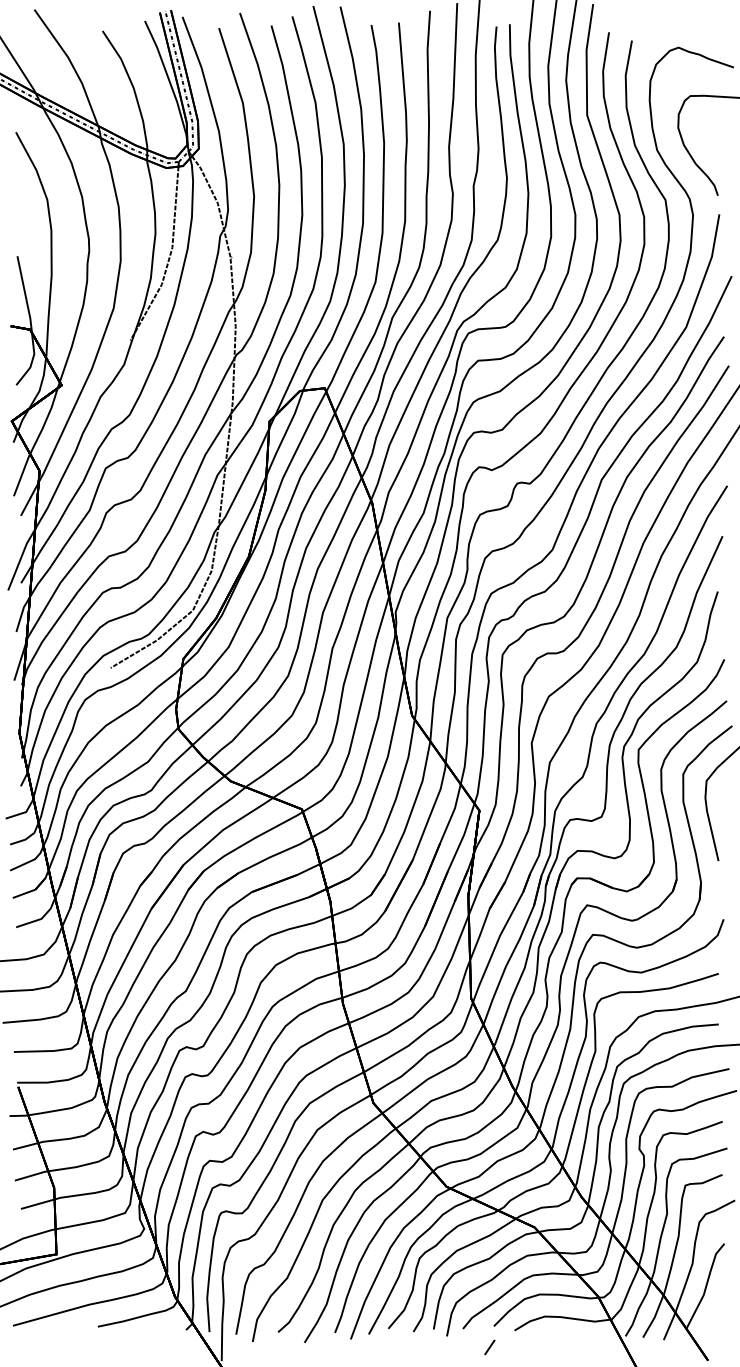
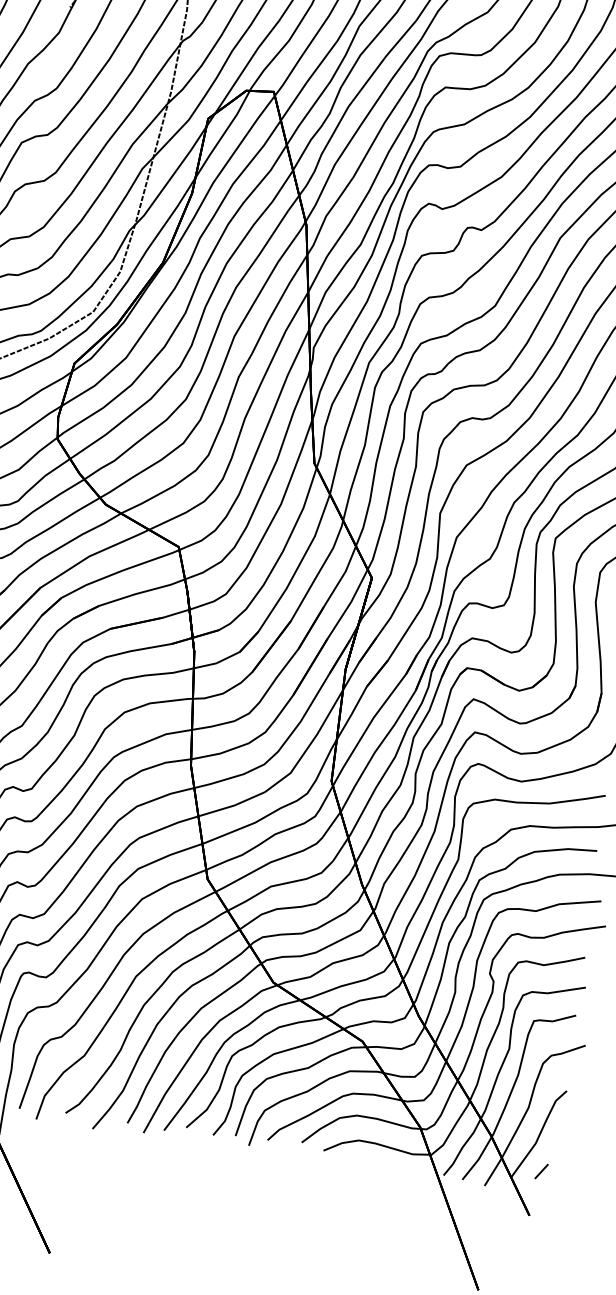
line: (489, 1347) -> (541, 1171), moved

